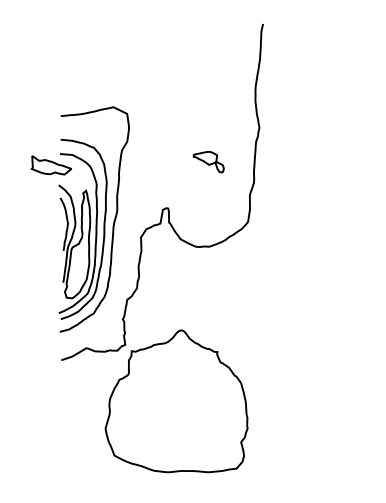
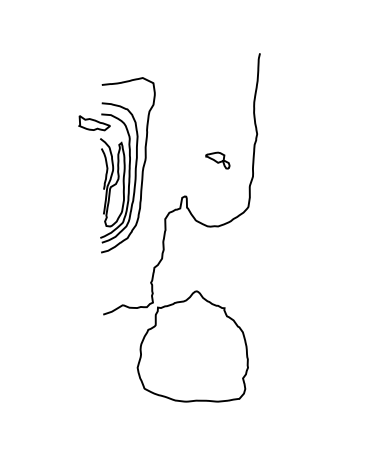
part: (79, 219) -> (116, 165), moved

